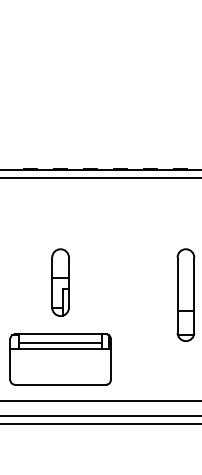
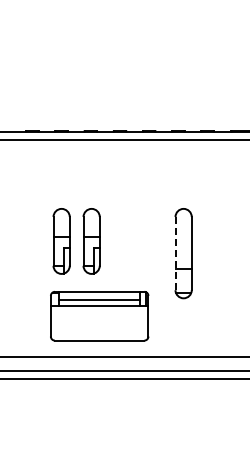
part: (91, 282) -> (91, 241), added
line: (177, 295) -> (175, 253), solid -> dashed
part: (60, 359) -> (99, 316), moved

